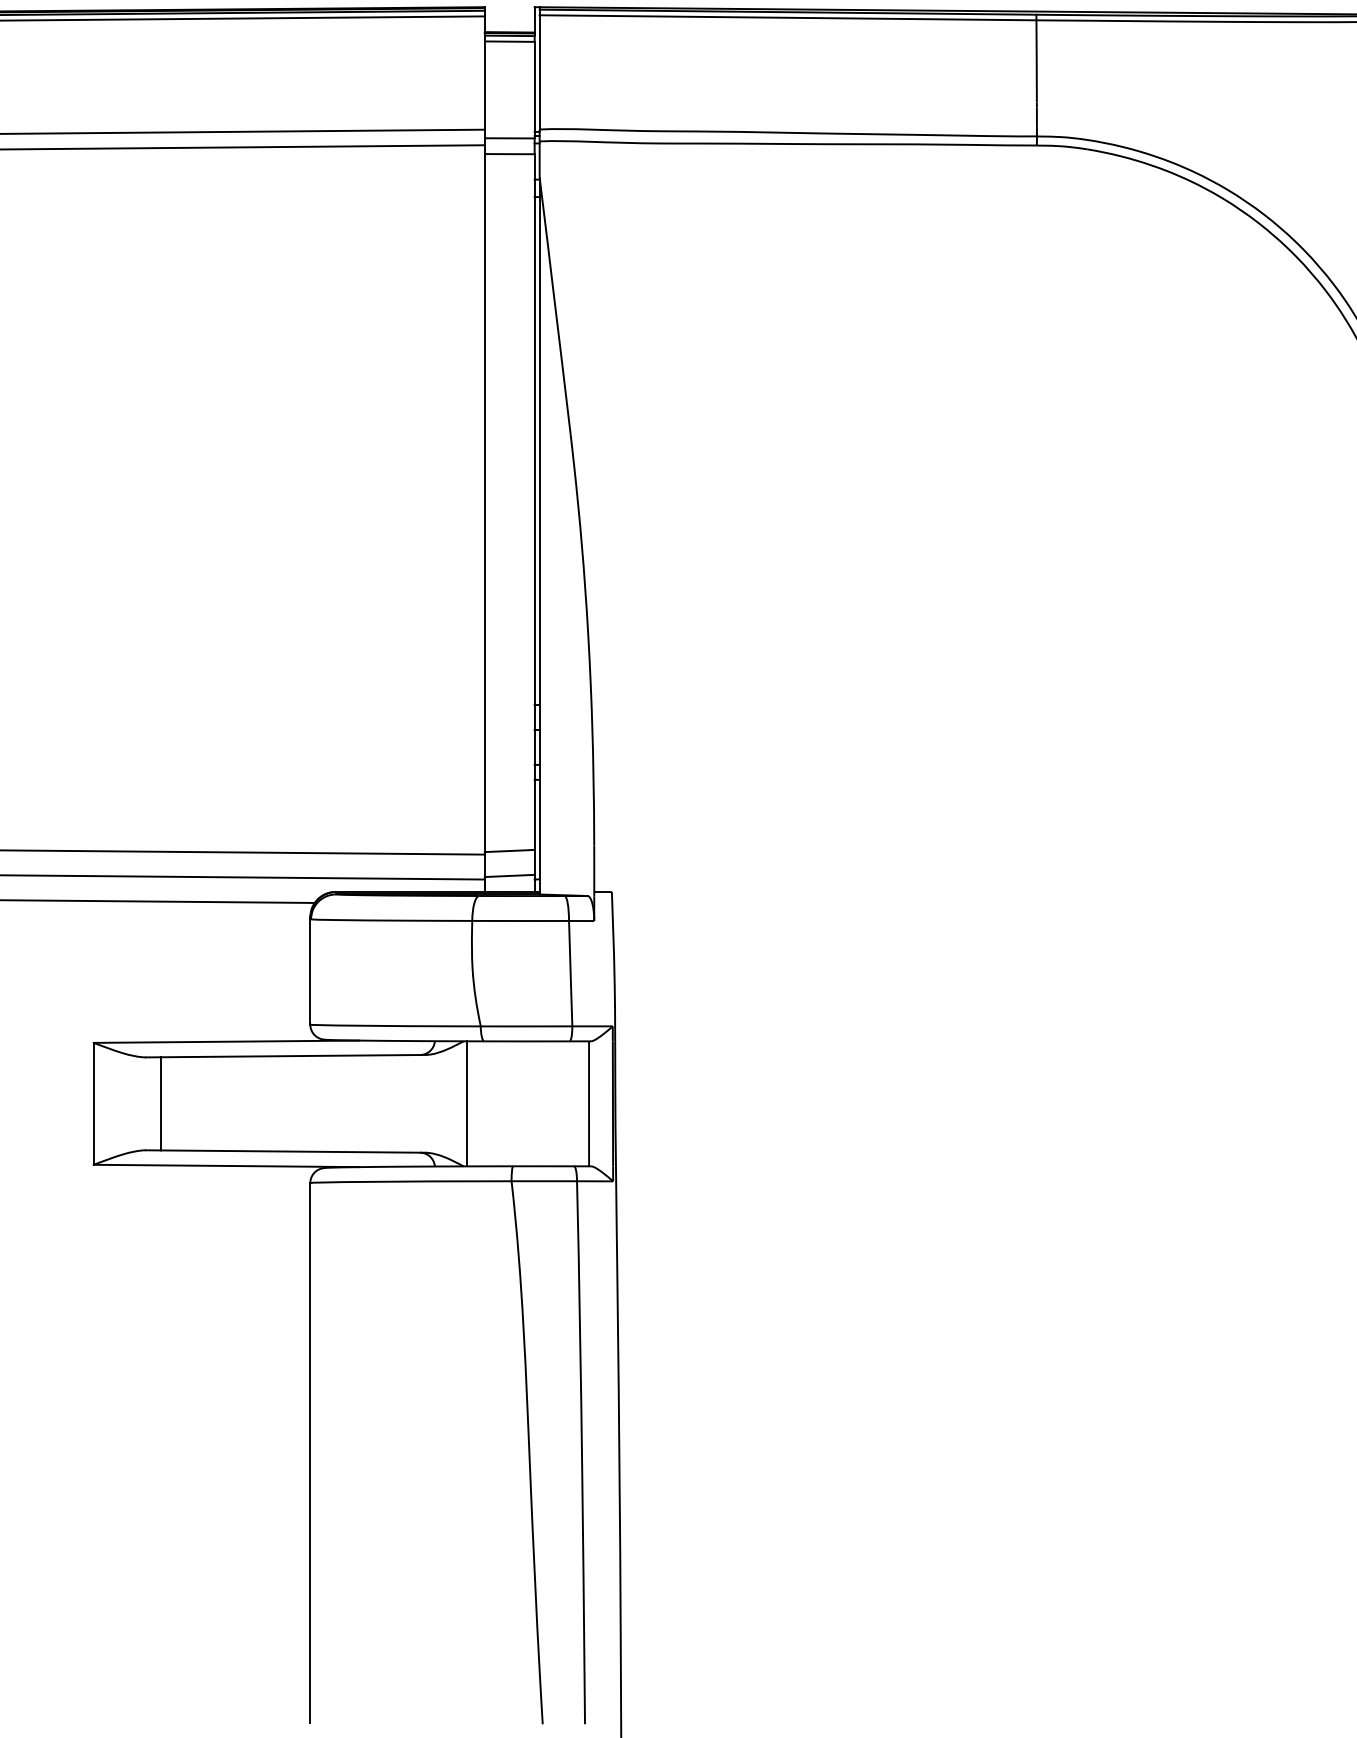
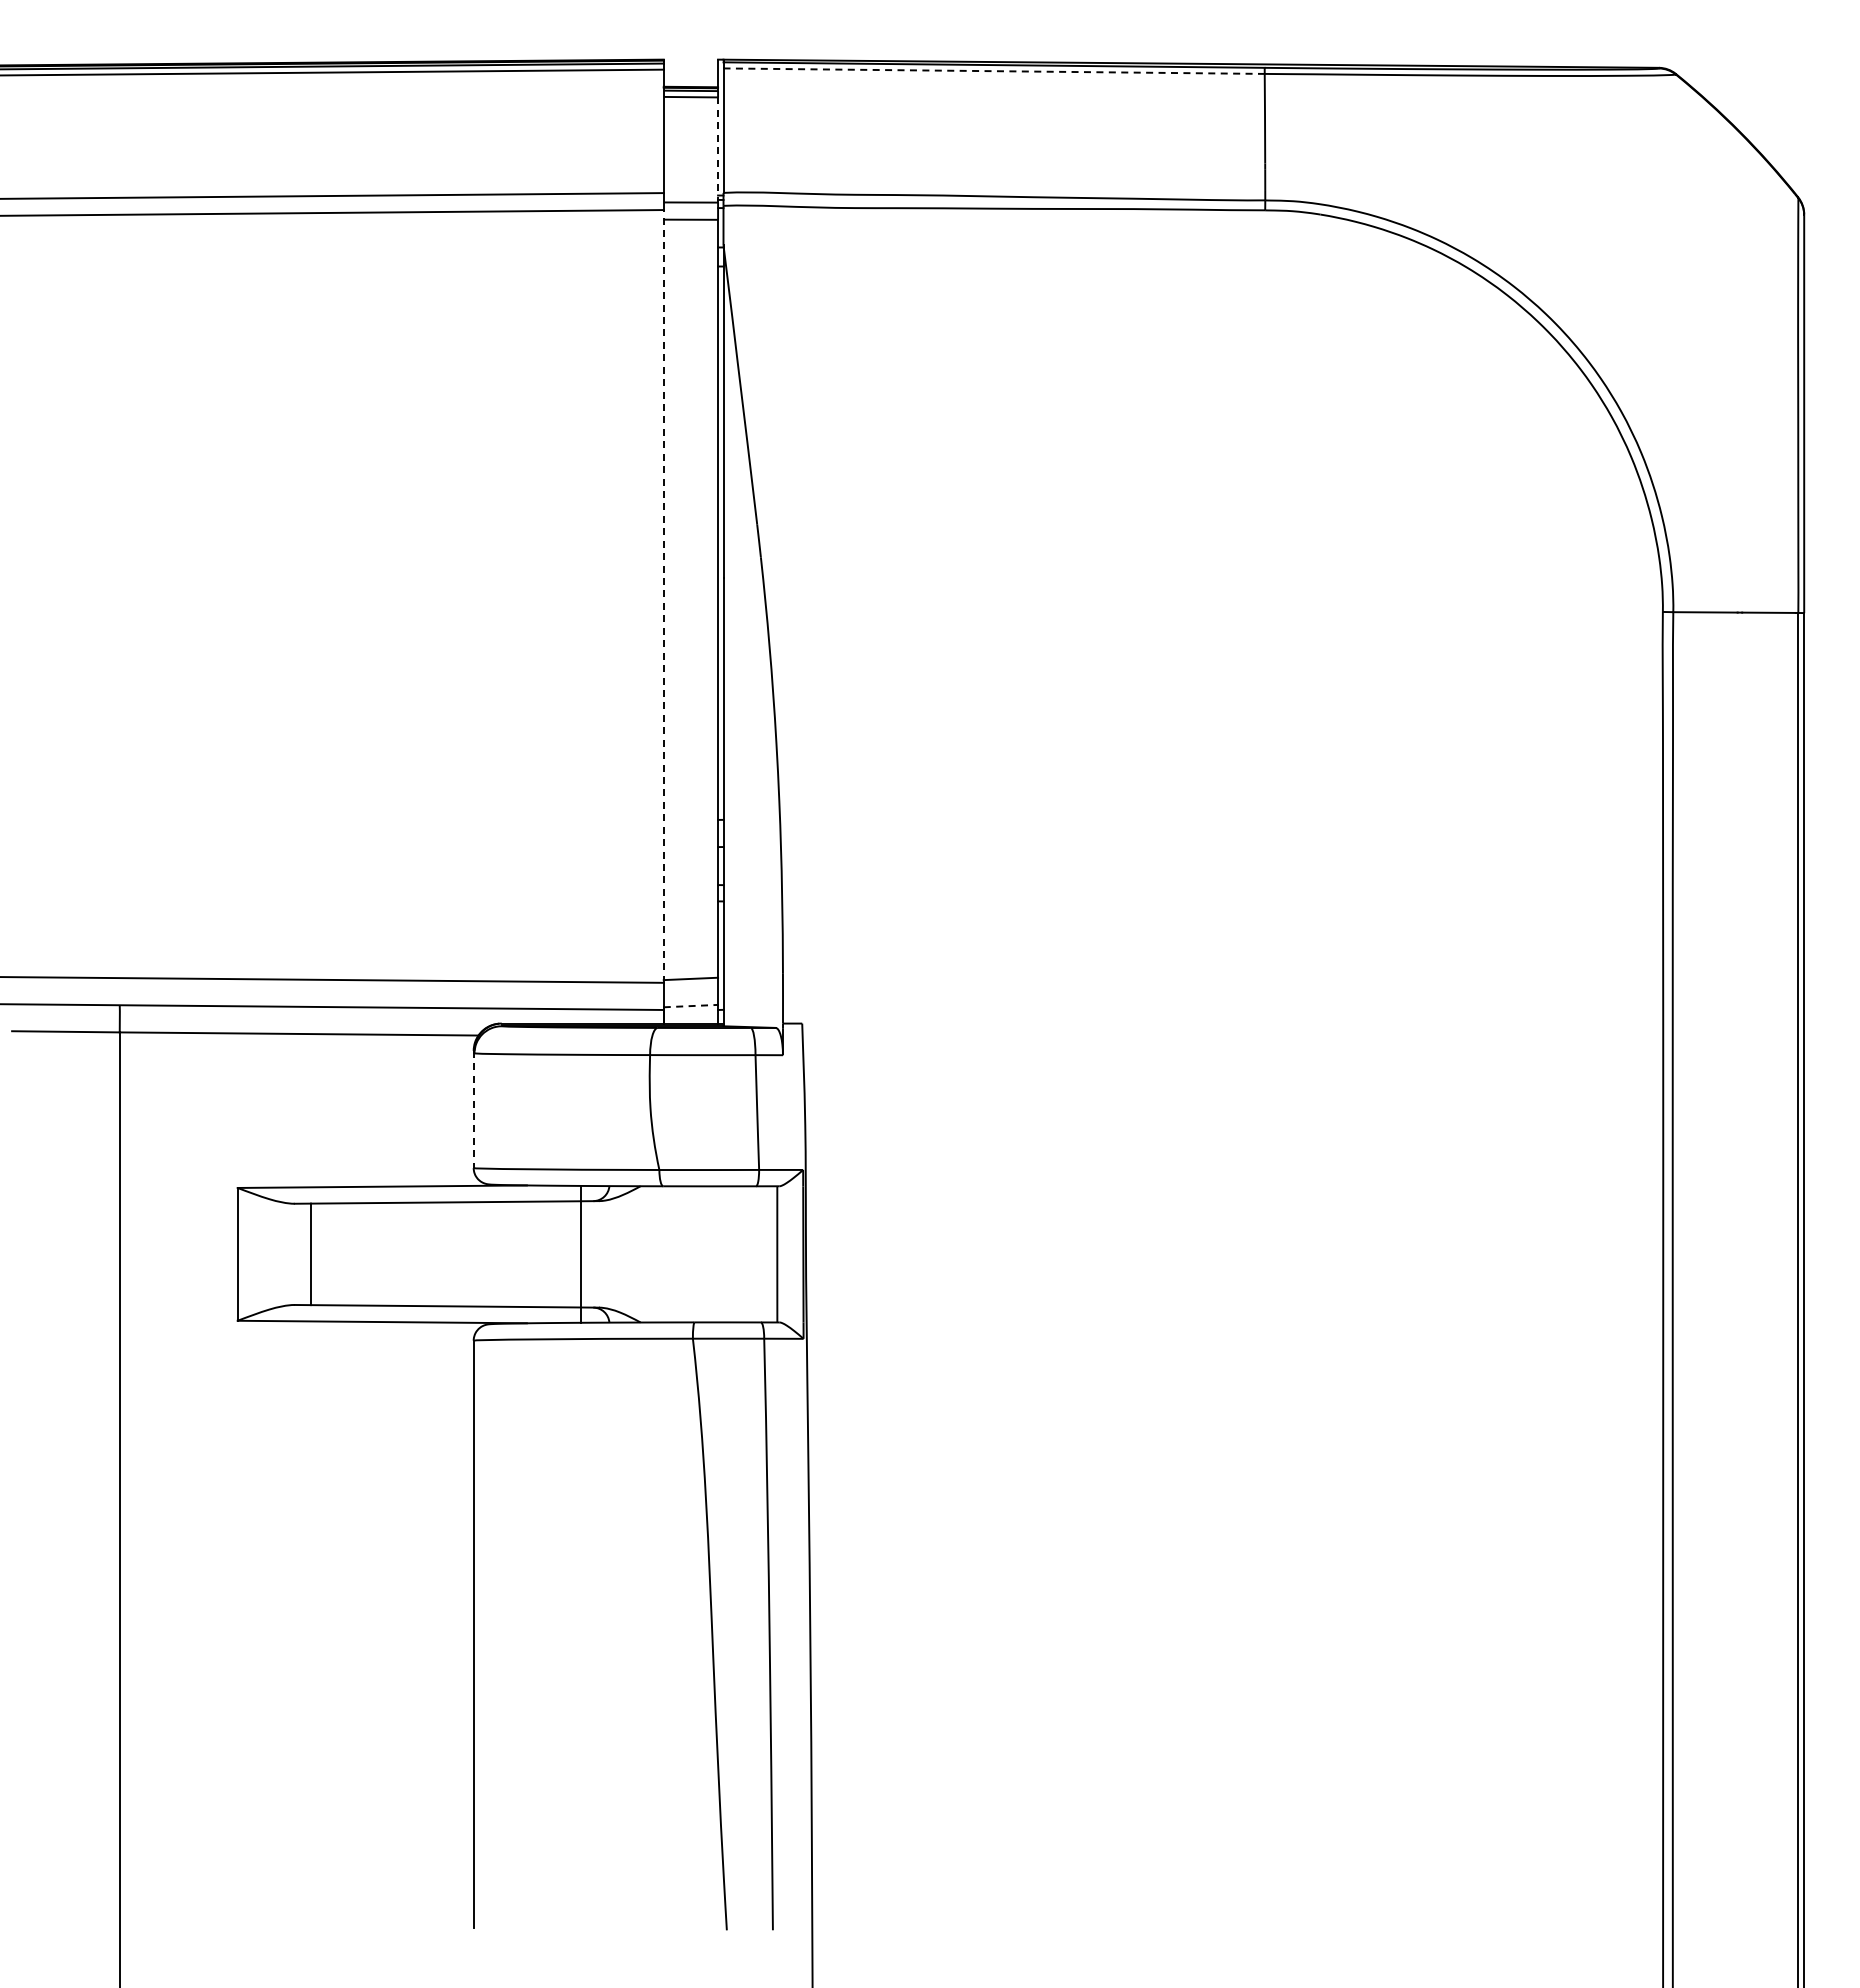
line: (788, 18) -> (994, 71), solid -> dashed
line: (535, 90) -> (718, 150), solid -> dashed
line: (484, 499) -> (663, 595), solid -> dashed
line: (510, 876) -> (691, 1006), solid -> dashed
line: (310, 970) -> (473, 1109), solid -> dashed
line: (466, 1103) -> (580, 1254), moved

